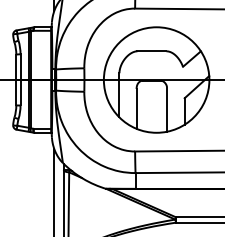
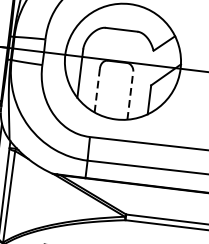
line: (136, 108) -> (97, 90), solid -> dashed
line: (166, 109) -> (129, 95), solid -> dashed

